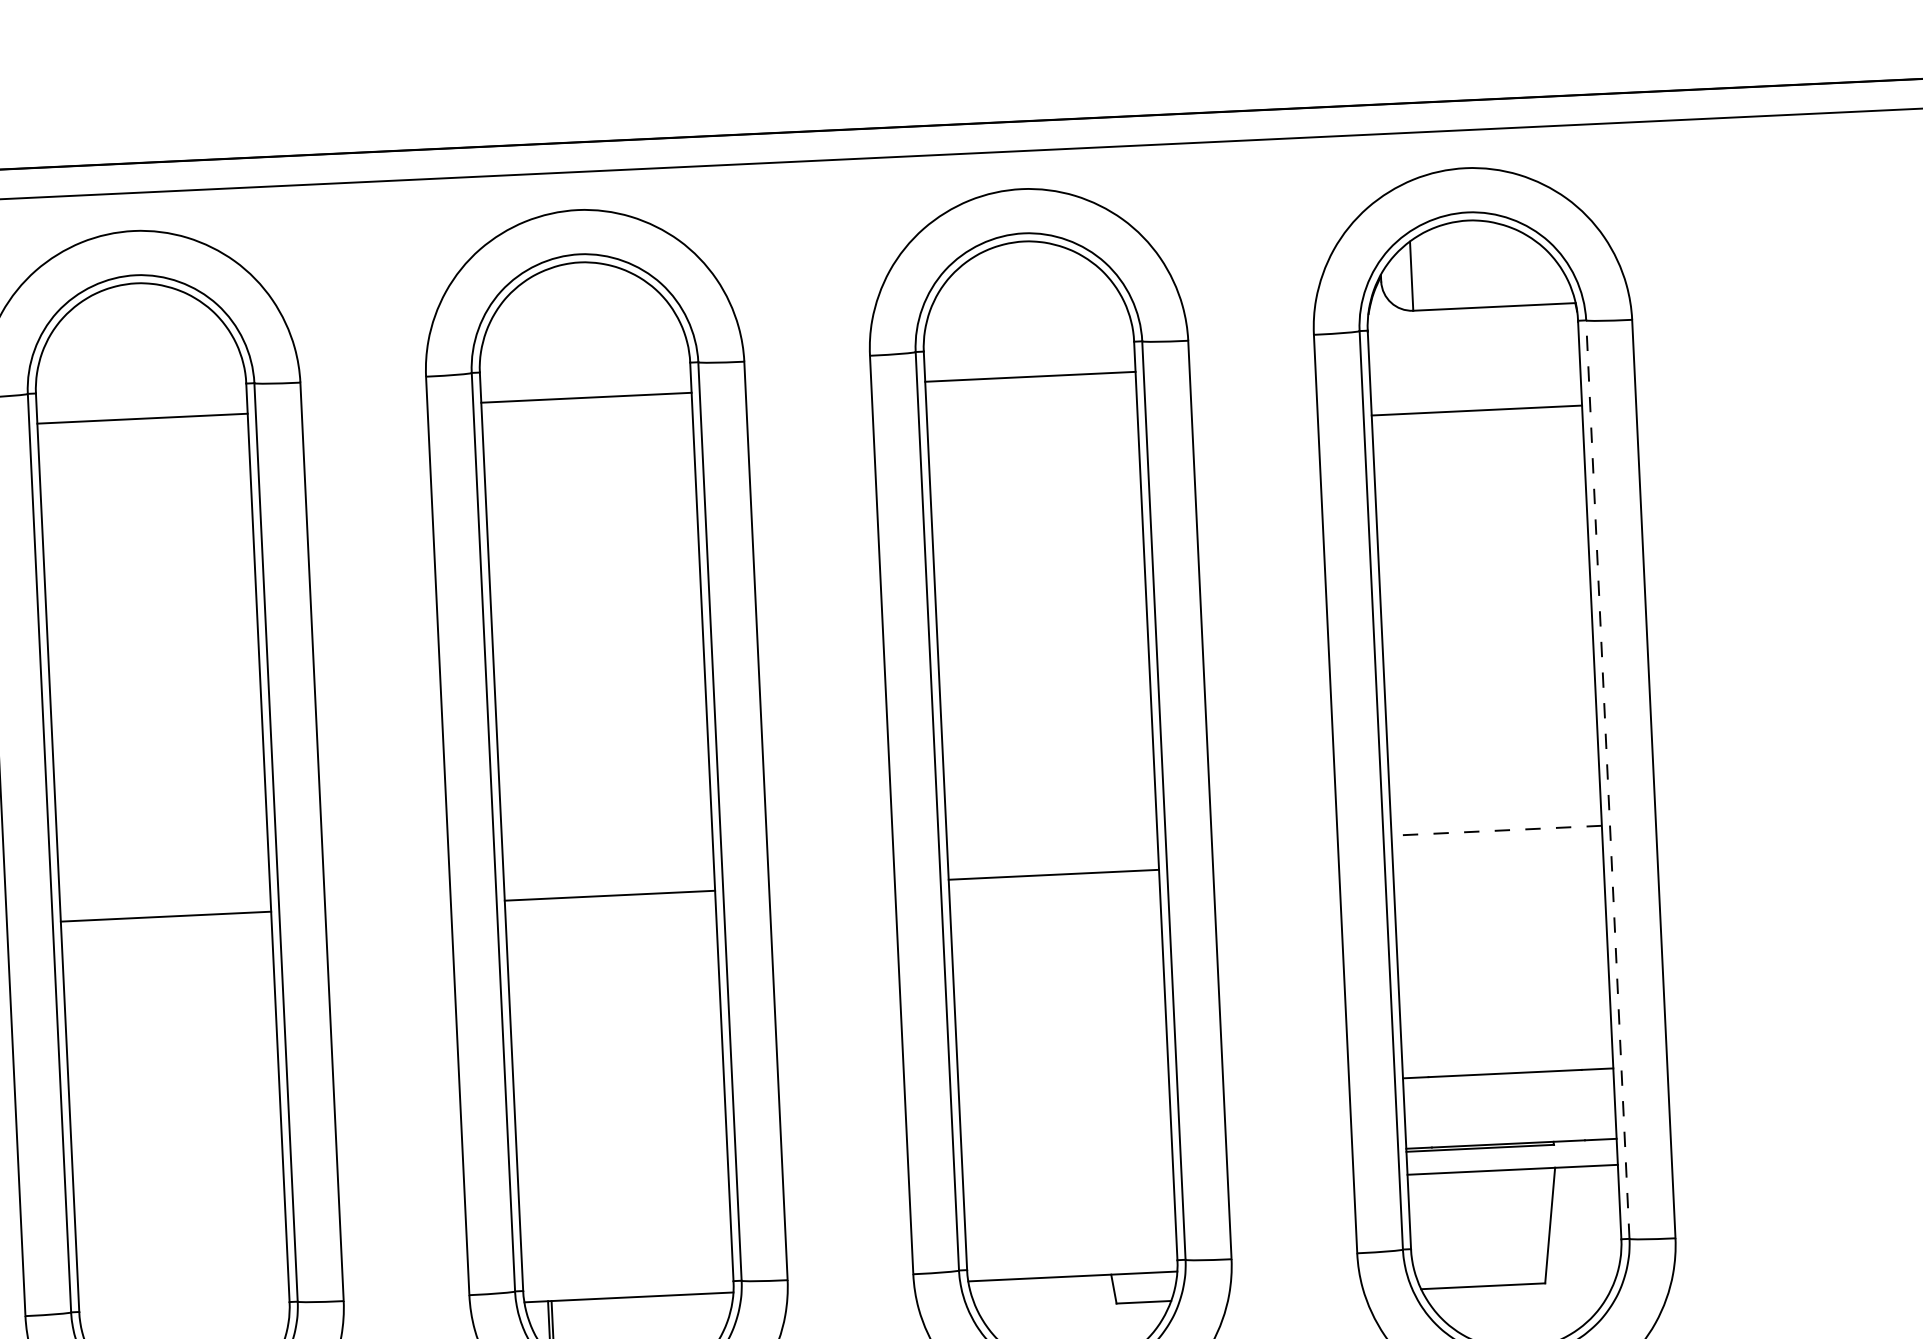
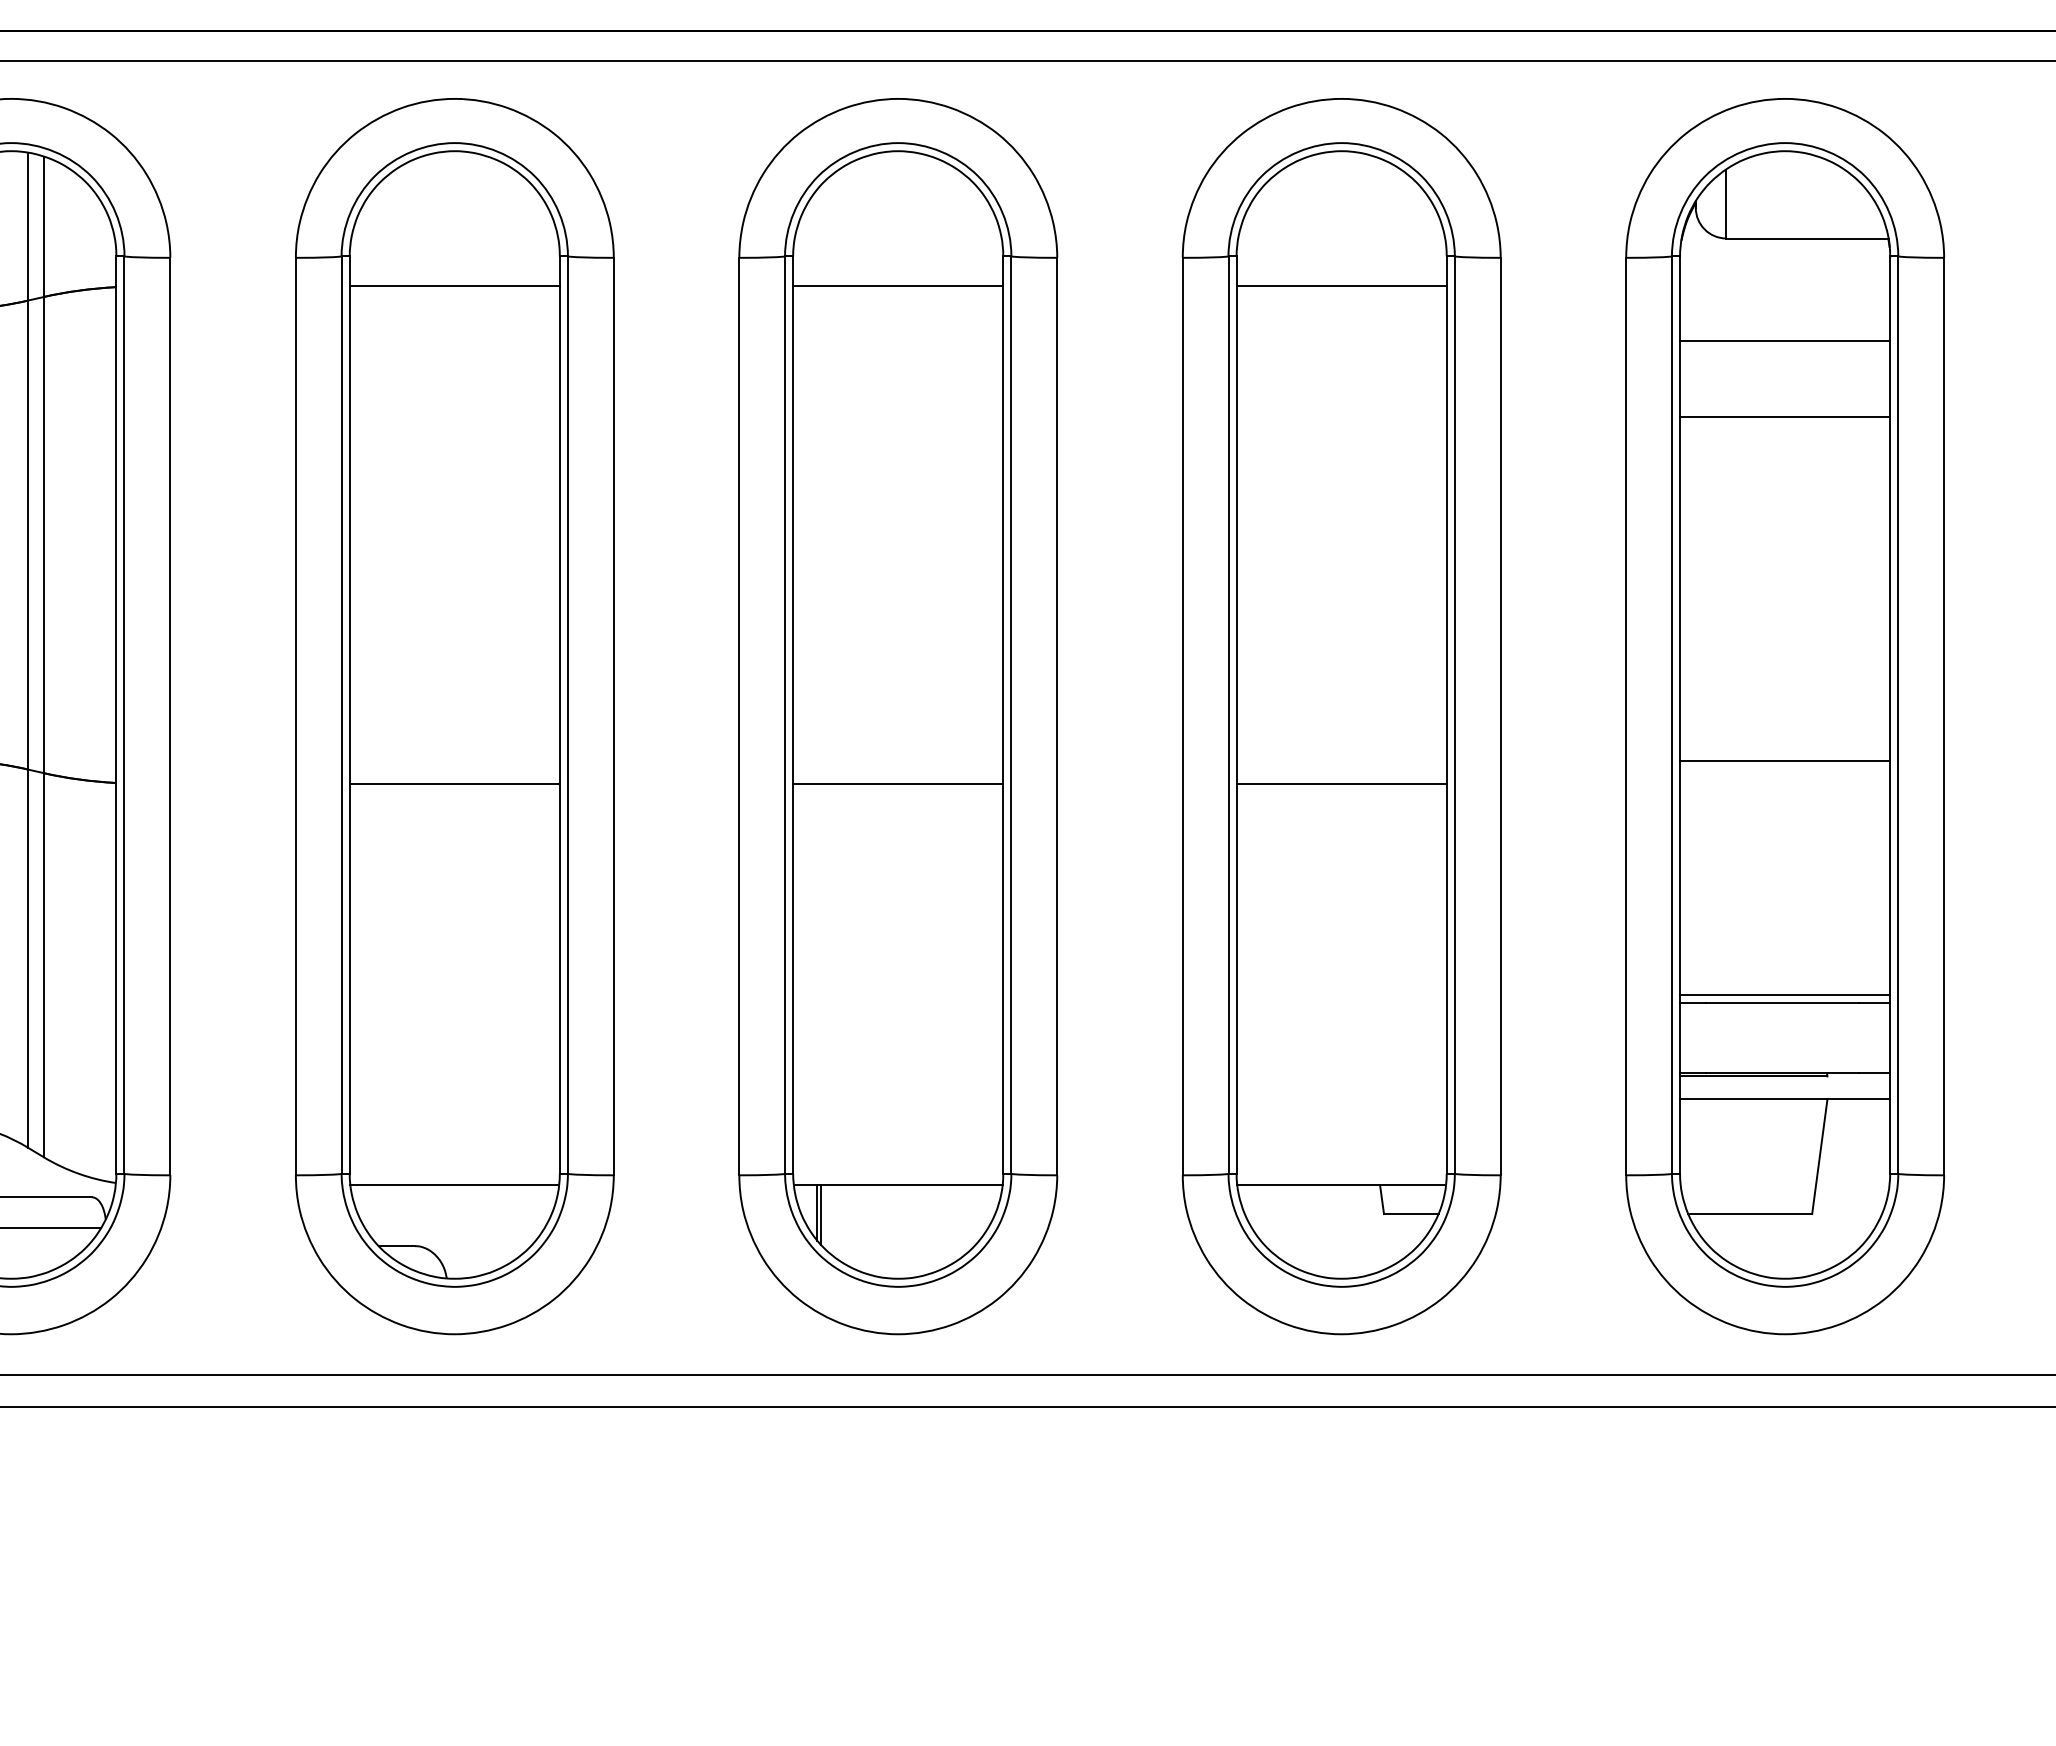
line: (1480, 487) -> (1785, 417), added
line: (1608, 779) -> (1898, 714), dashed -> solid
line: (1496, 830) -> (1784, 760), dashed -> solid
line: (1508, 1064) -> (1785, 994), added
line: (184, 1318) -> (454, 1185), added

